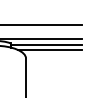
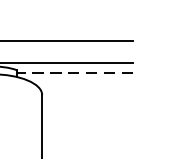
line: (46, 44) -> (75, 72), solid -> dashed
line: (50, 50) -> (81, 81), removed

